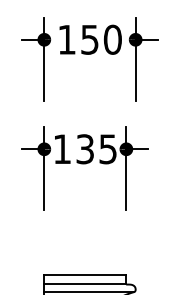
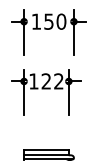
text: (96, 149) -> (52, 81), 135 -> 122

